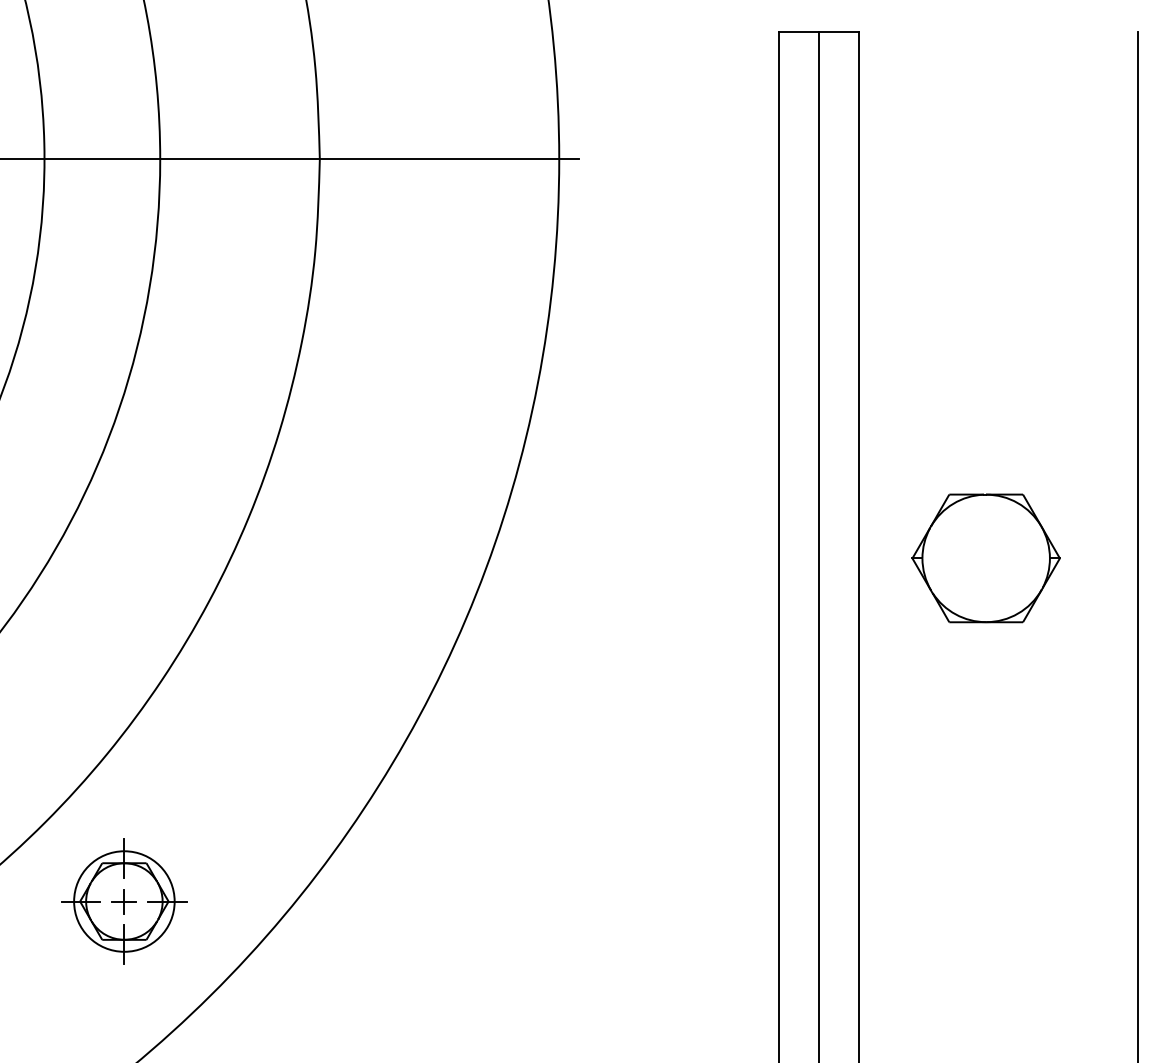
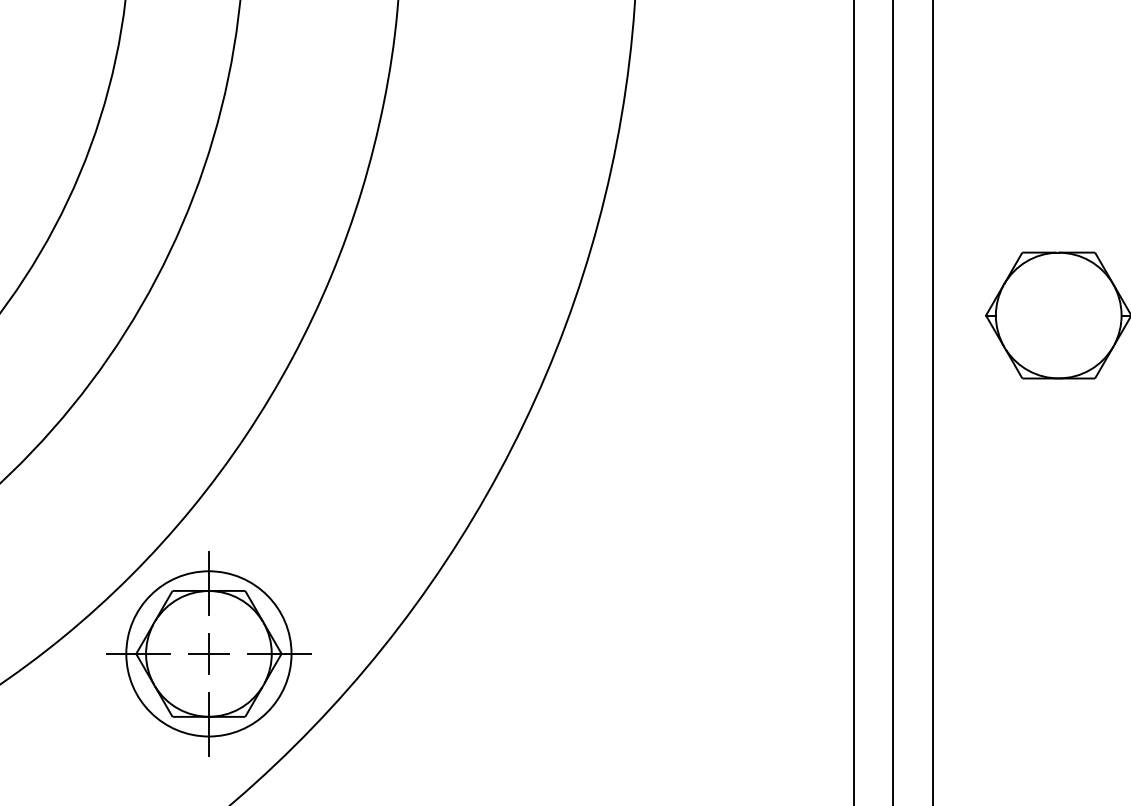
part: (124, 901) -> (209, 653), size x1.67

